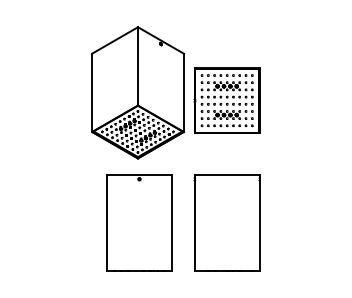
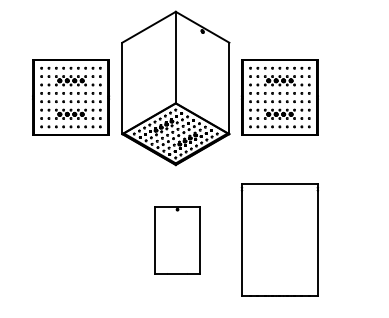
part: (47, 100) -> (70, 97), added
part: (139, 222) -> (177, 239), size x0.6

